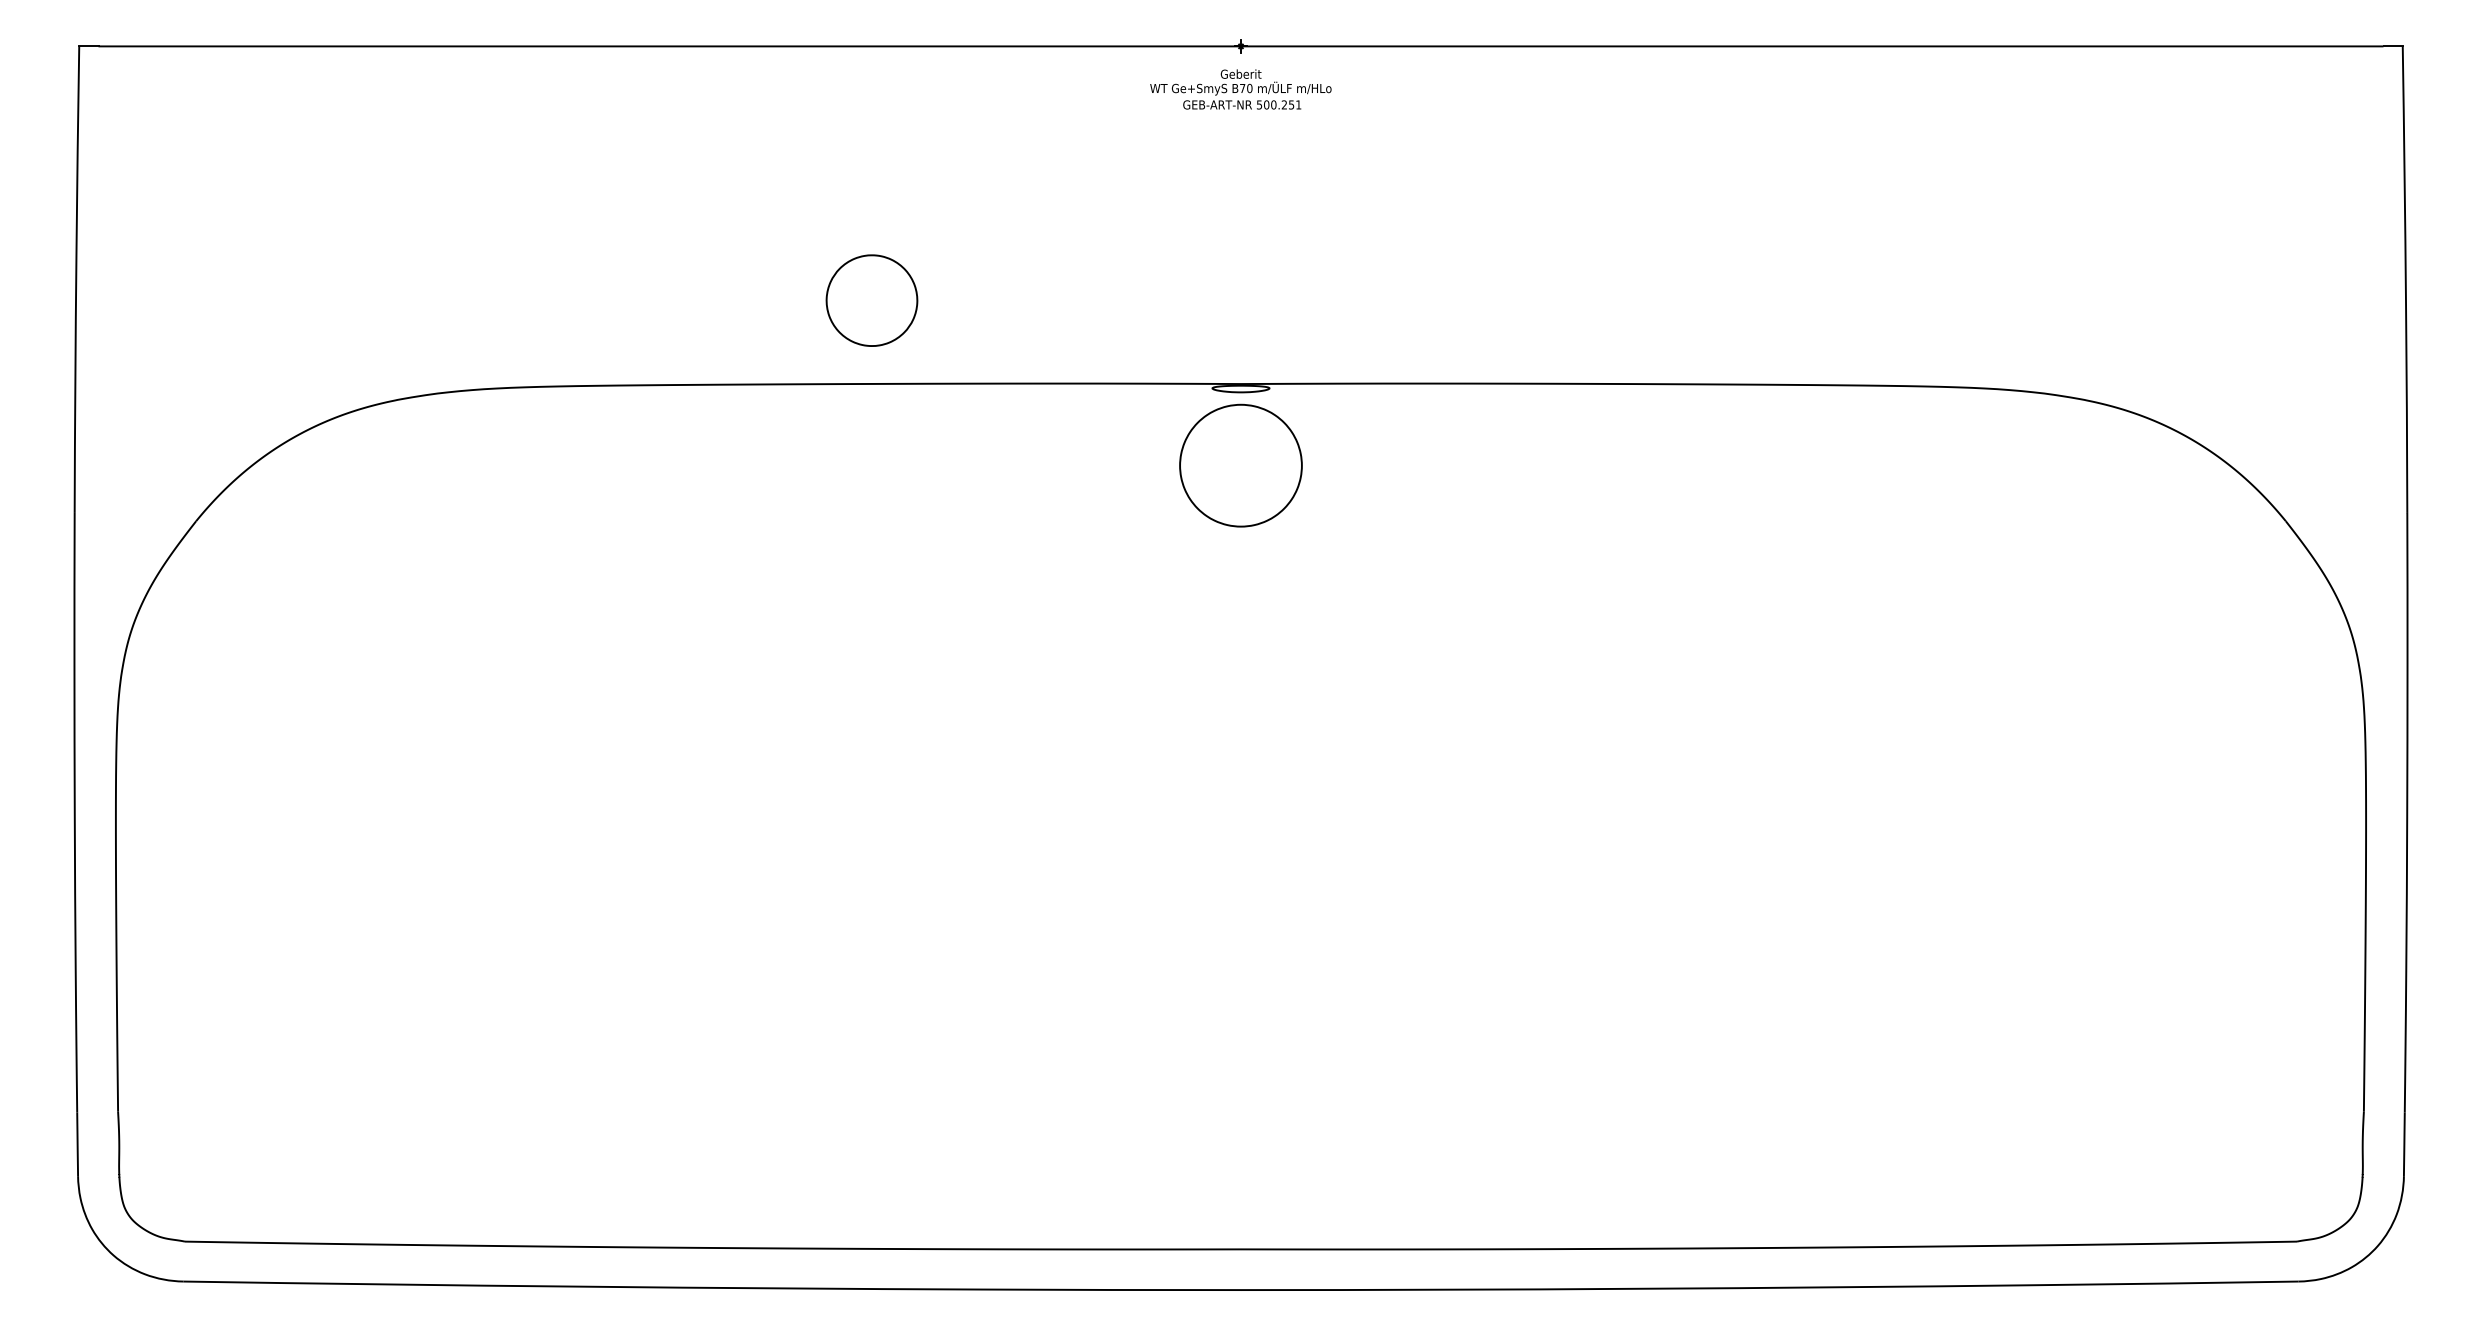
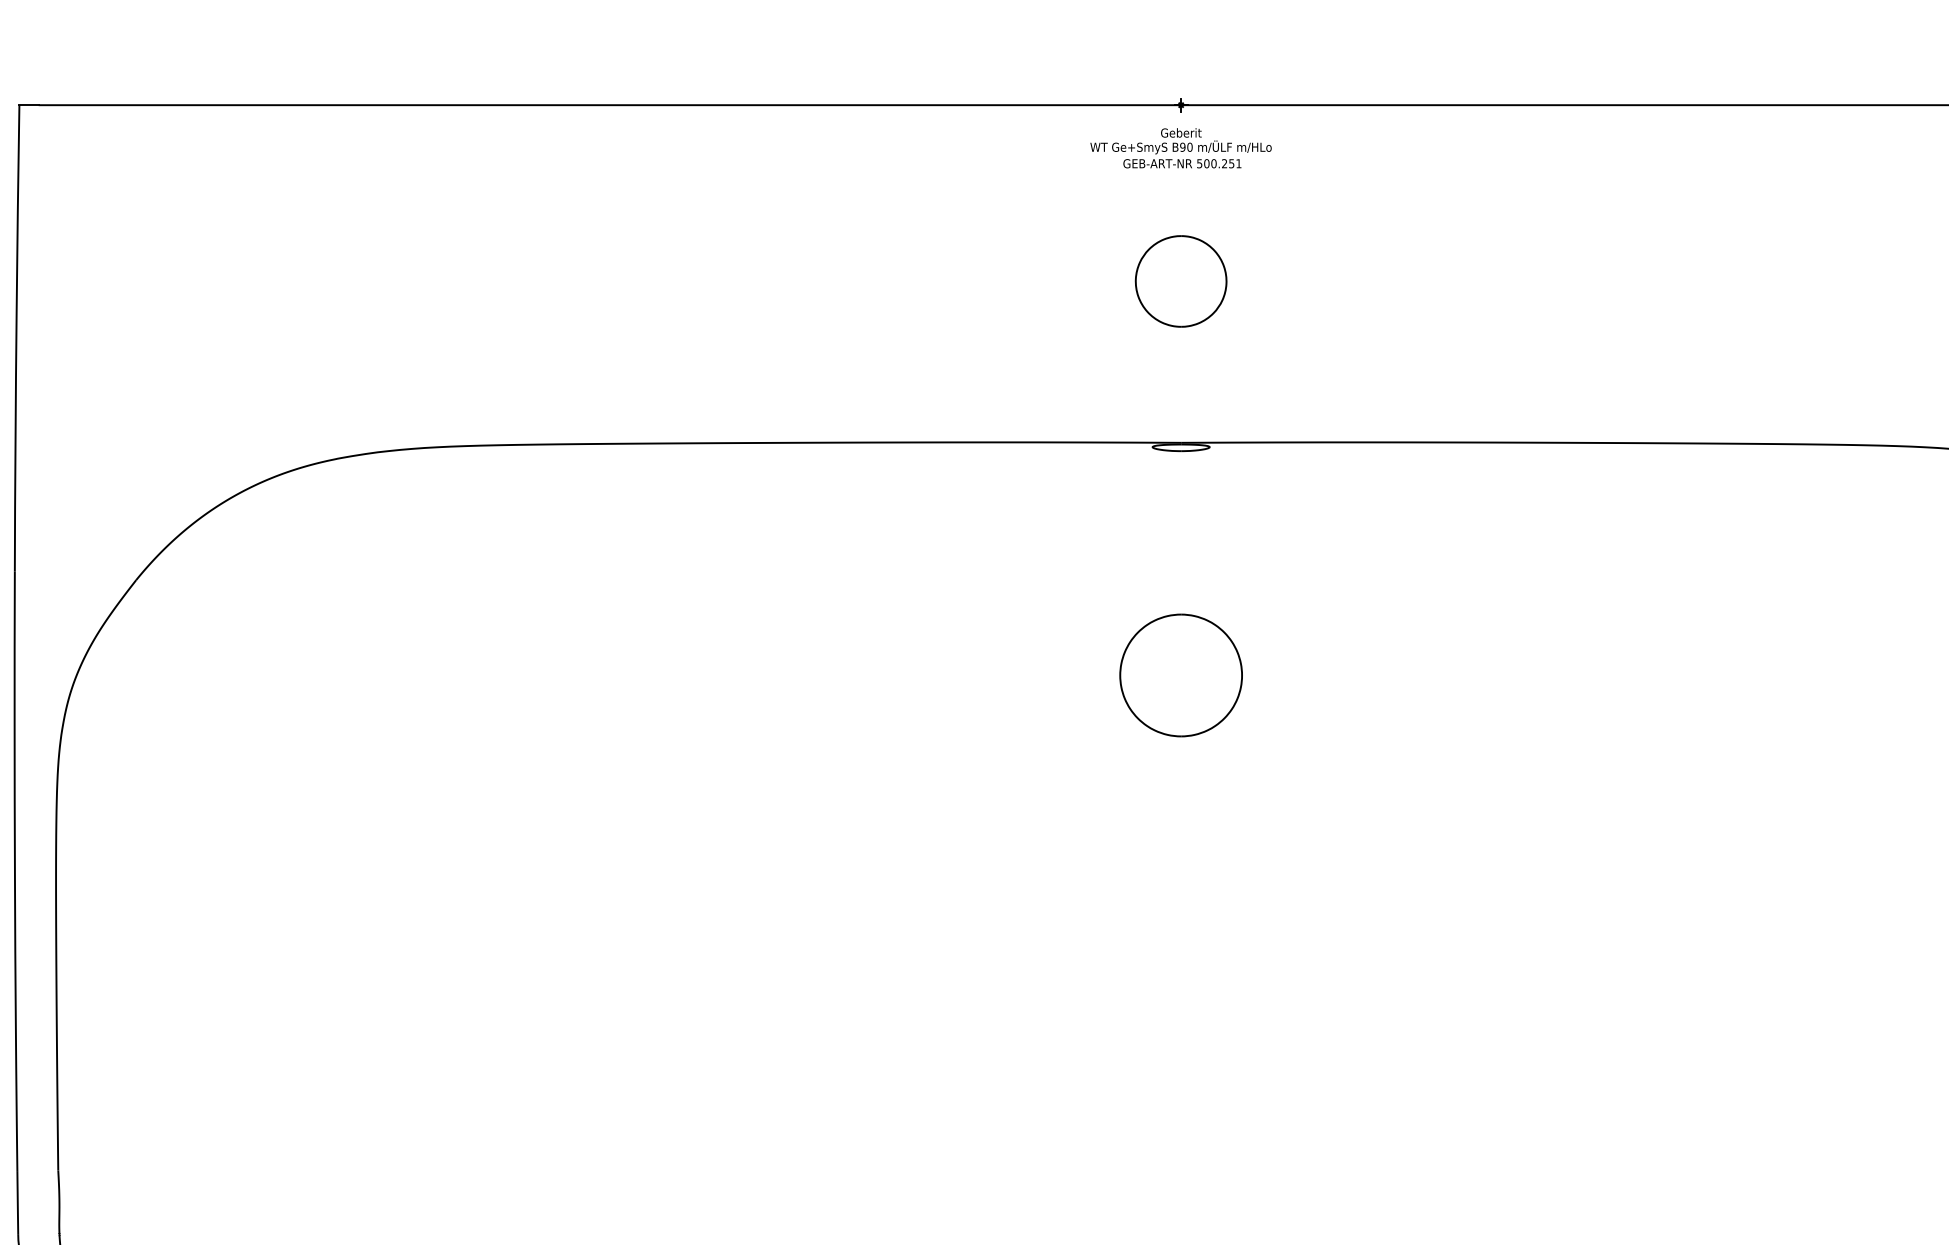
text: (1242, 88) -> (1182, 147), B70 -> B90
part: (871, 300) -> (1180, 281), moved
part: (1240, 465) -> (1180, 675), moved

